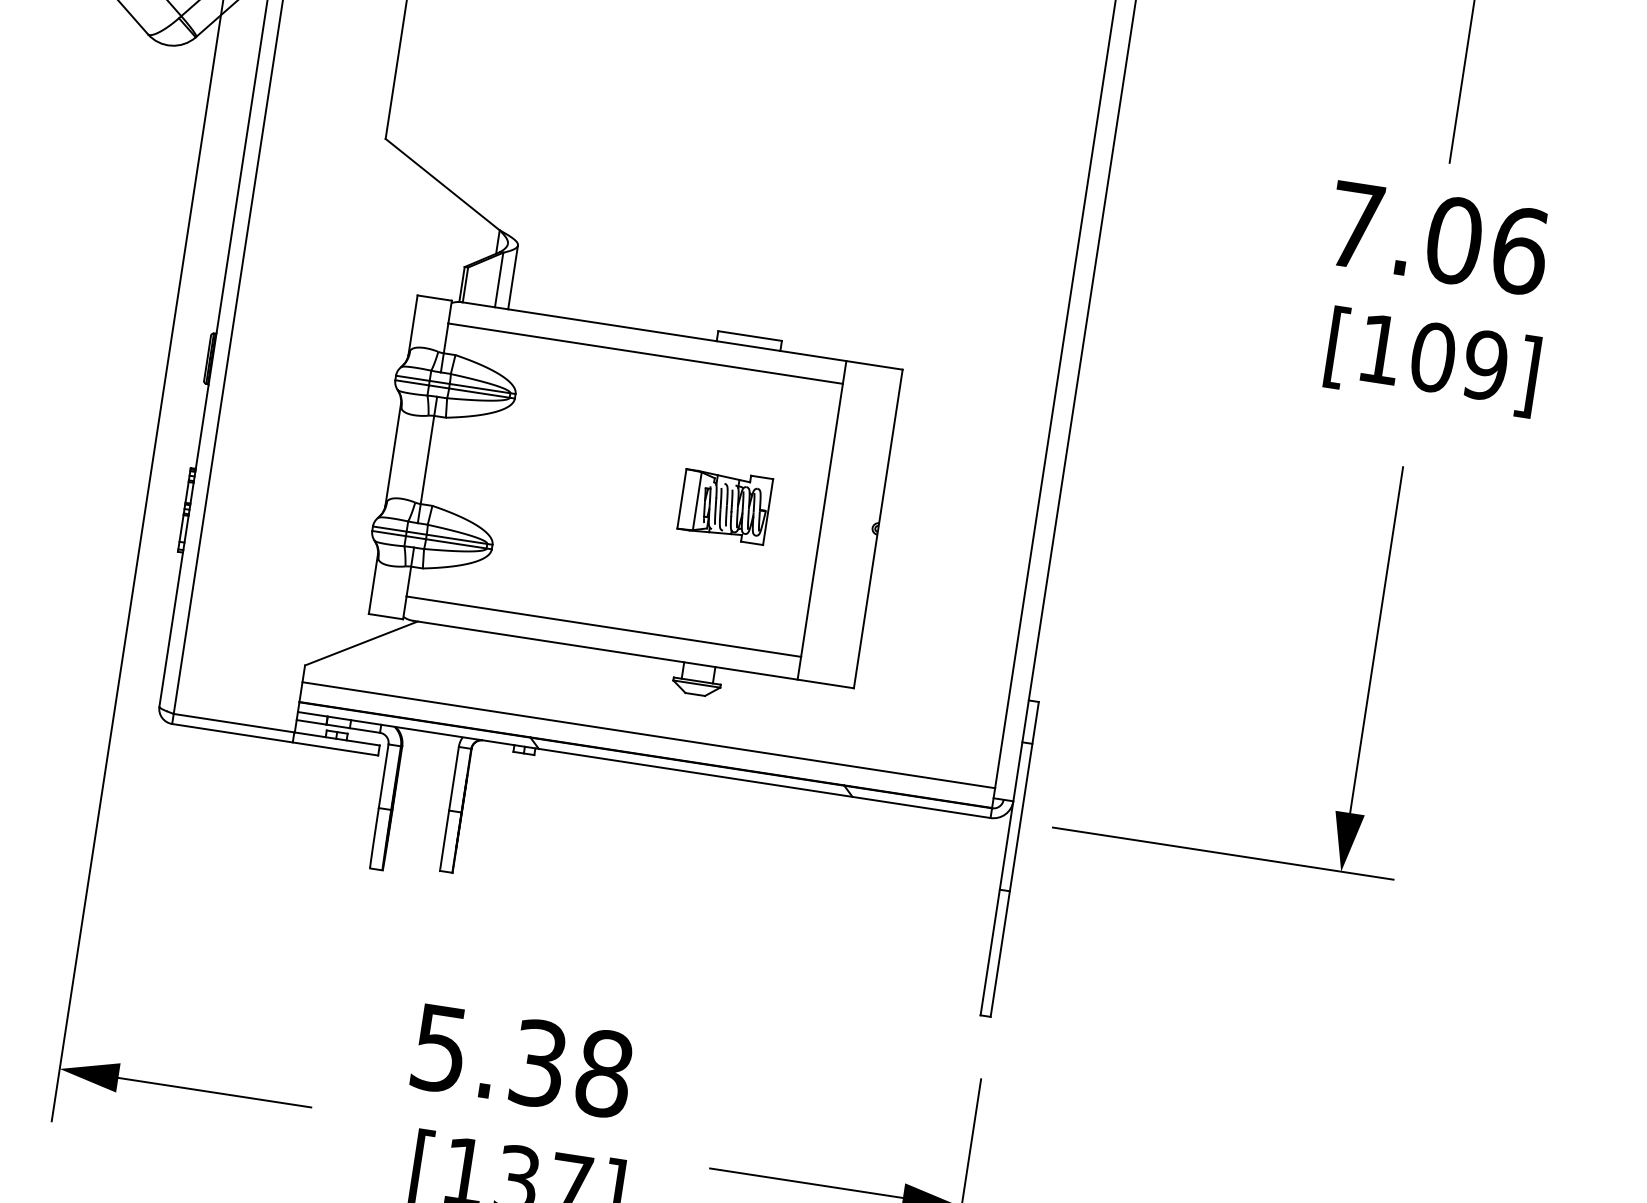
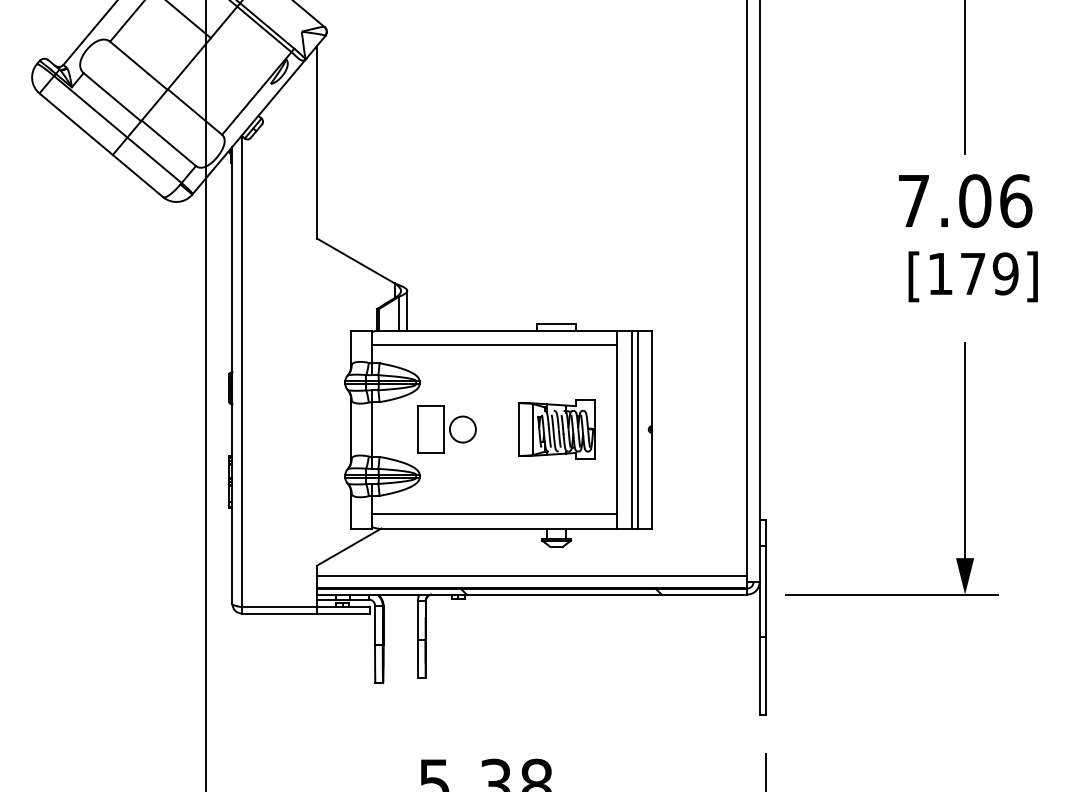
text: (1433, 356) -> (973, 273), [109] -> [179]
part: (546, 478) -> (446, 429), added
part: (724, 505) -> (556, 429), size x1.43
line: (844, 523) -> (631, 429), added
line: (854, 525) -> (637, 429), added

